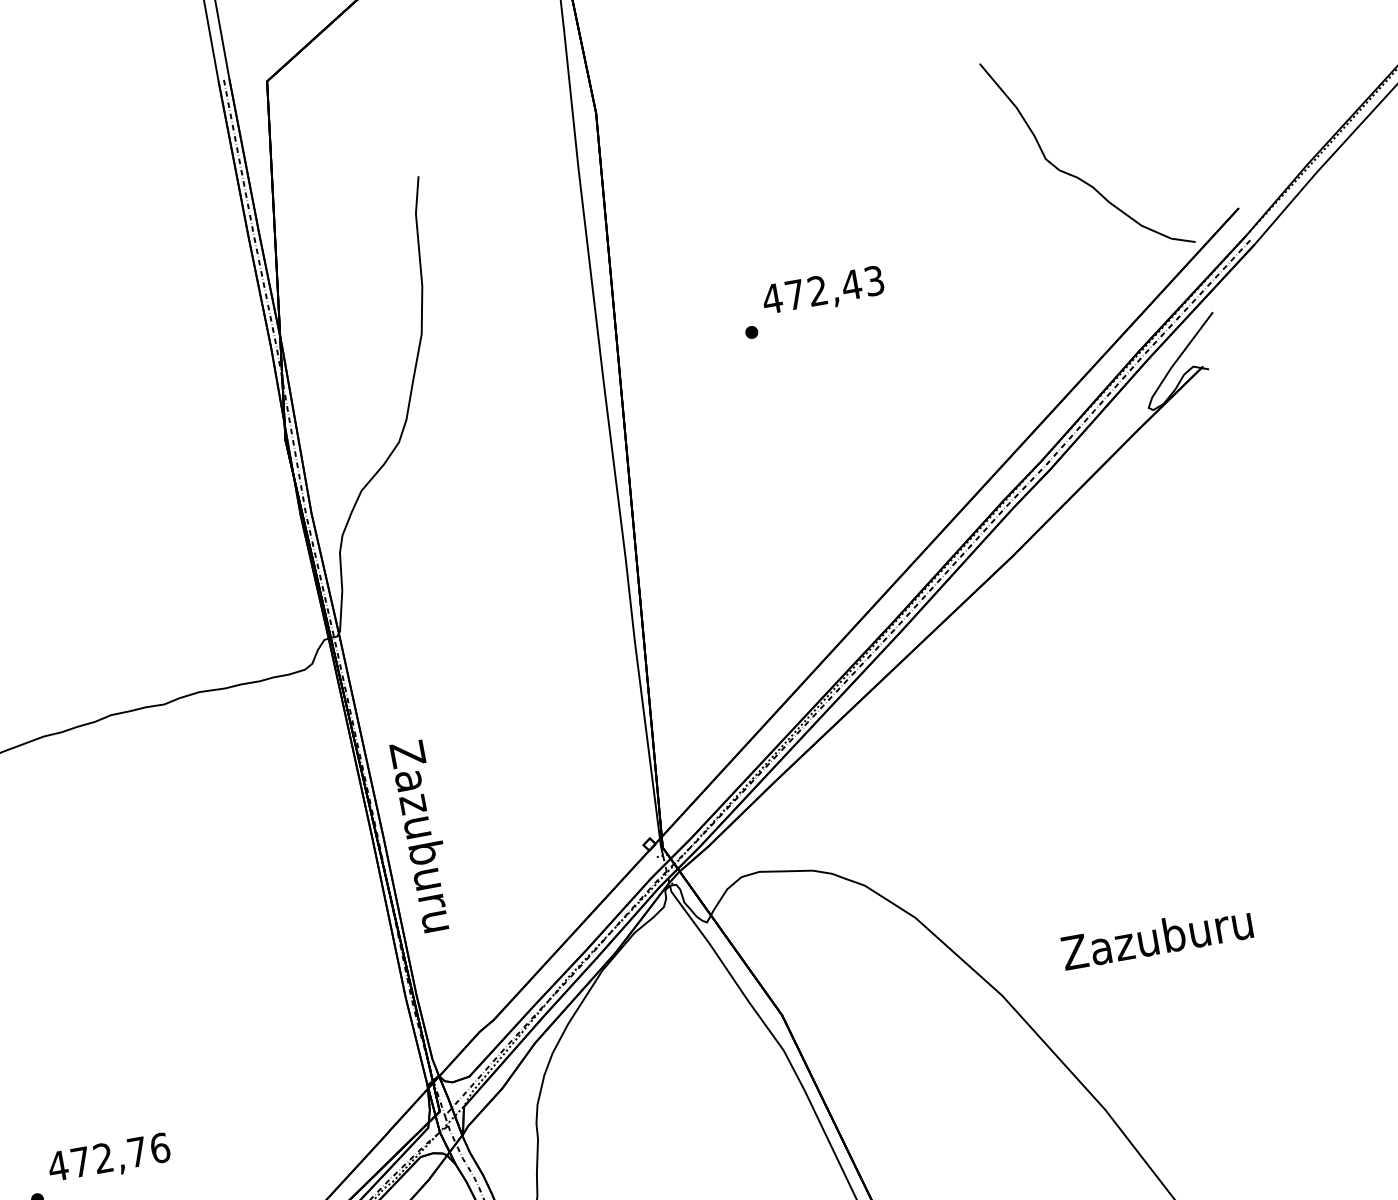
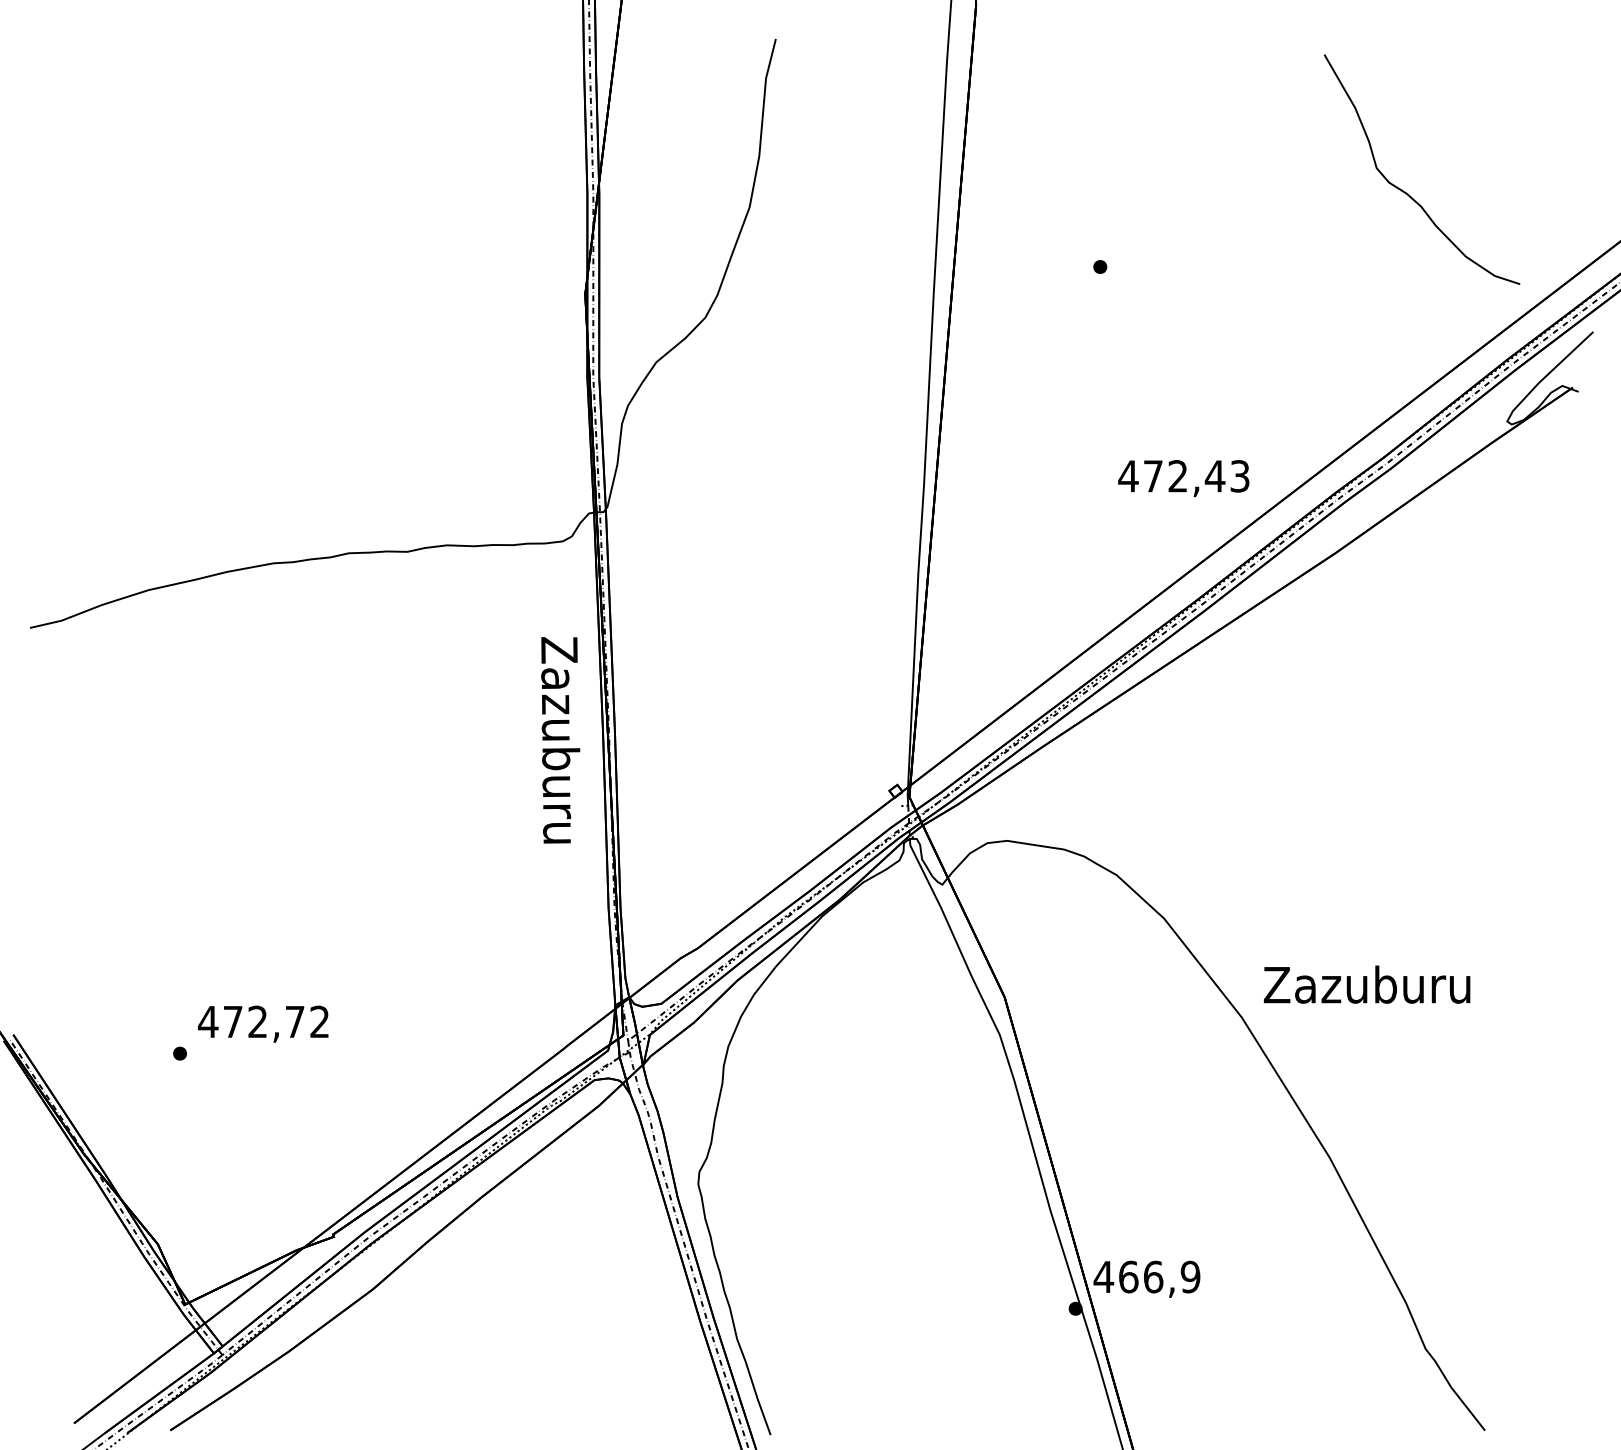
curve: (1075, 175) -> (1405, 191), moved
text: (823, 292) -> (1183, 478), moved
text: (423, 836) -> (560, 740), moved
text: (1156, 937) -> (1366, 984), moved
text: (159, 1147) -> (319, 1021), 472,76 -> 472,72

